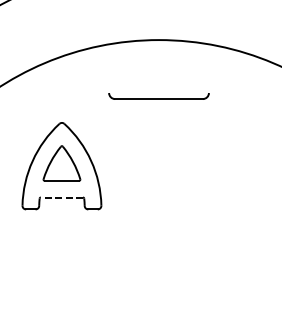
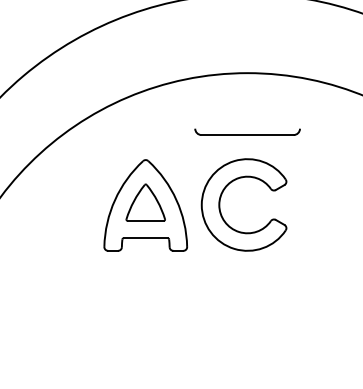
part: (133, 165) -> (220, 204), added
line: (61, 197) -> (145, 238), dashed -> solid

